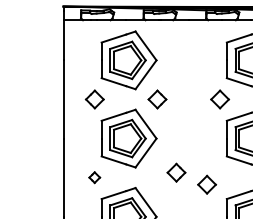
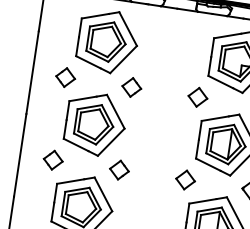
part: (176, 172) -> (119, 169), moved
part: (94, 177) -> (52, 159), size x1.67
part: (207, 184) -> (186, 179), moved

